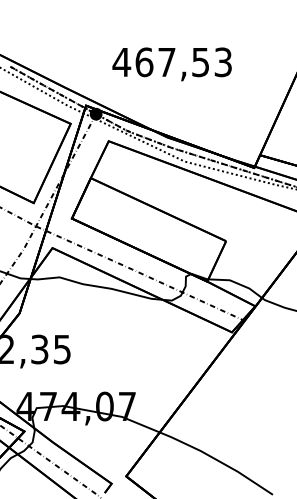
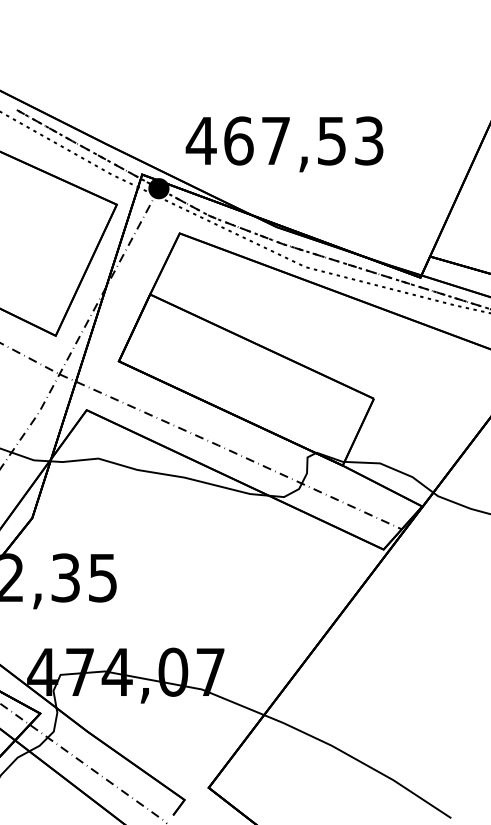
text: (171, 64) -> (283, 144), moved

